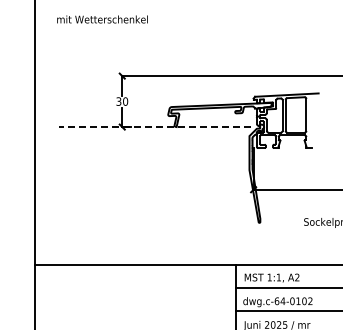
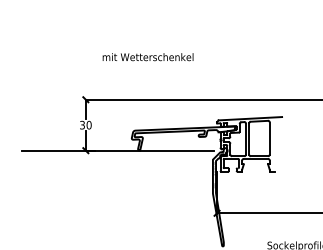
text: (102, 19) -> (148, 57), moved
line: (154, 127) -> (118, 151), dashed -> solid

